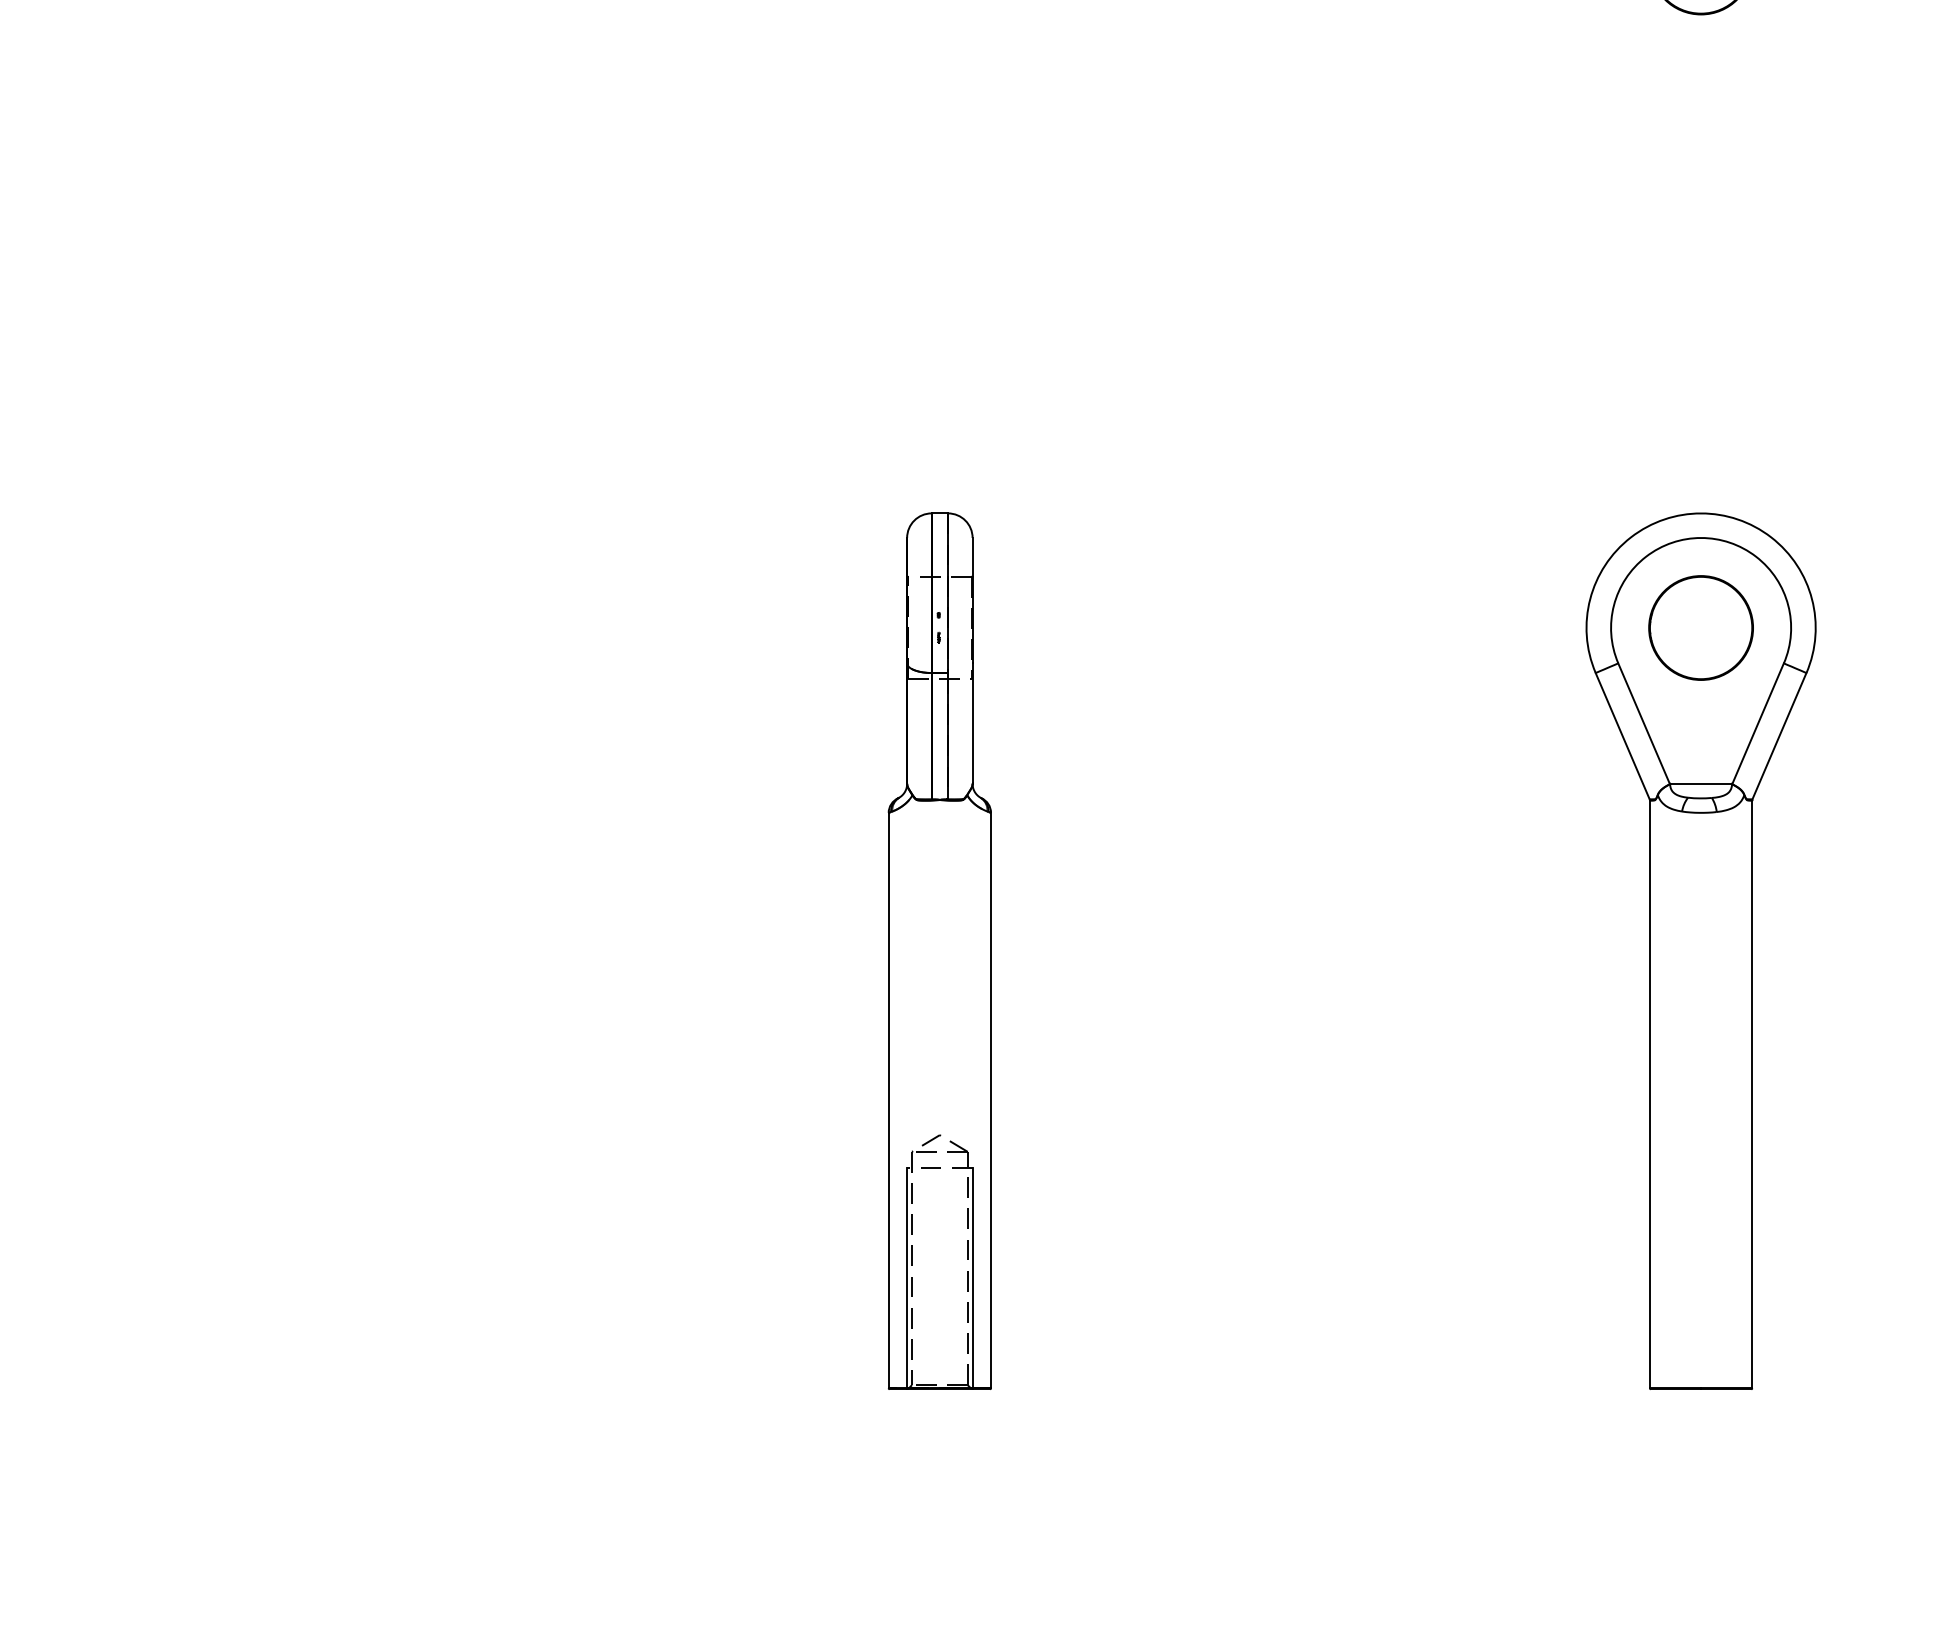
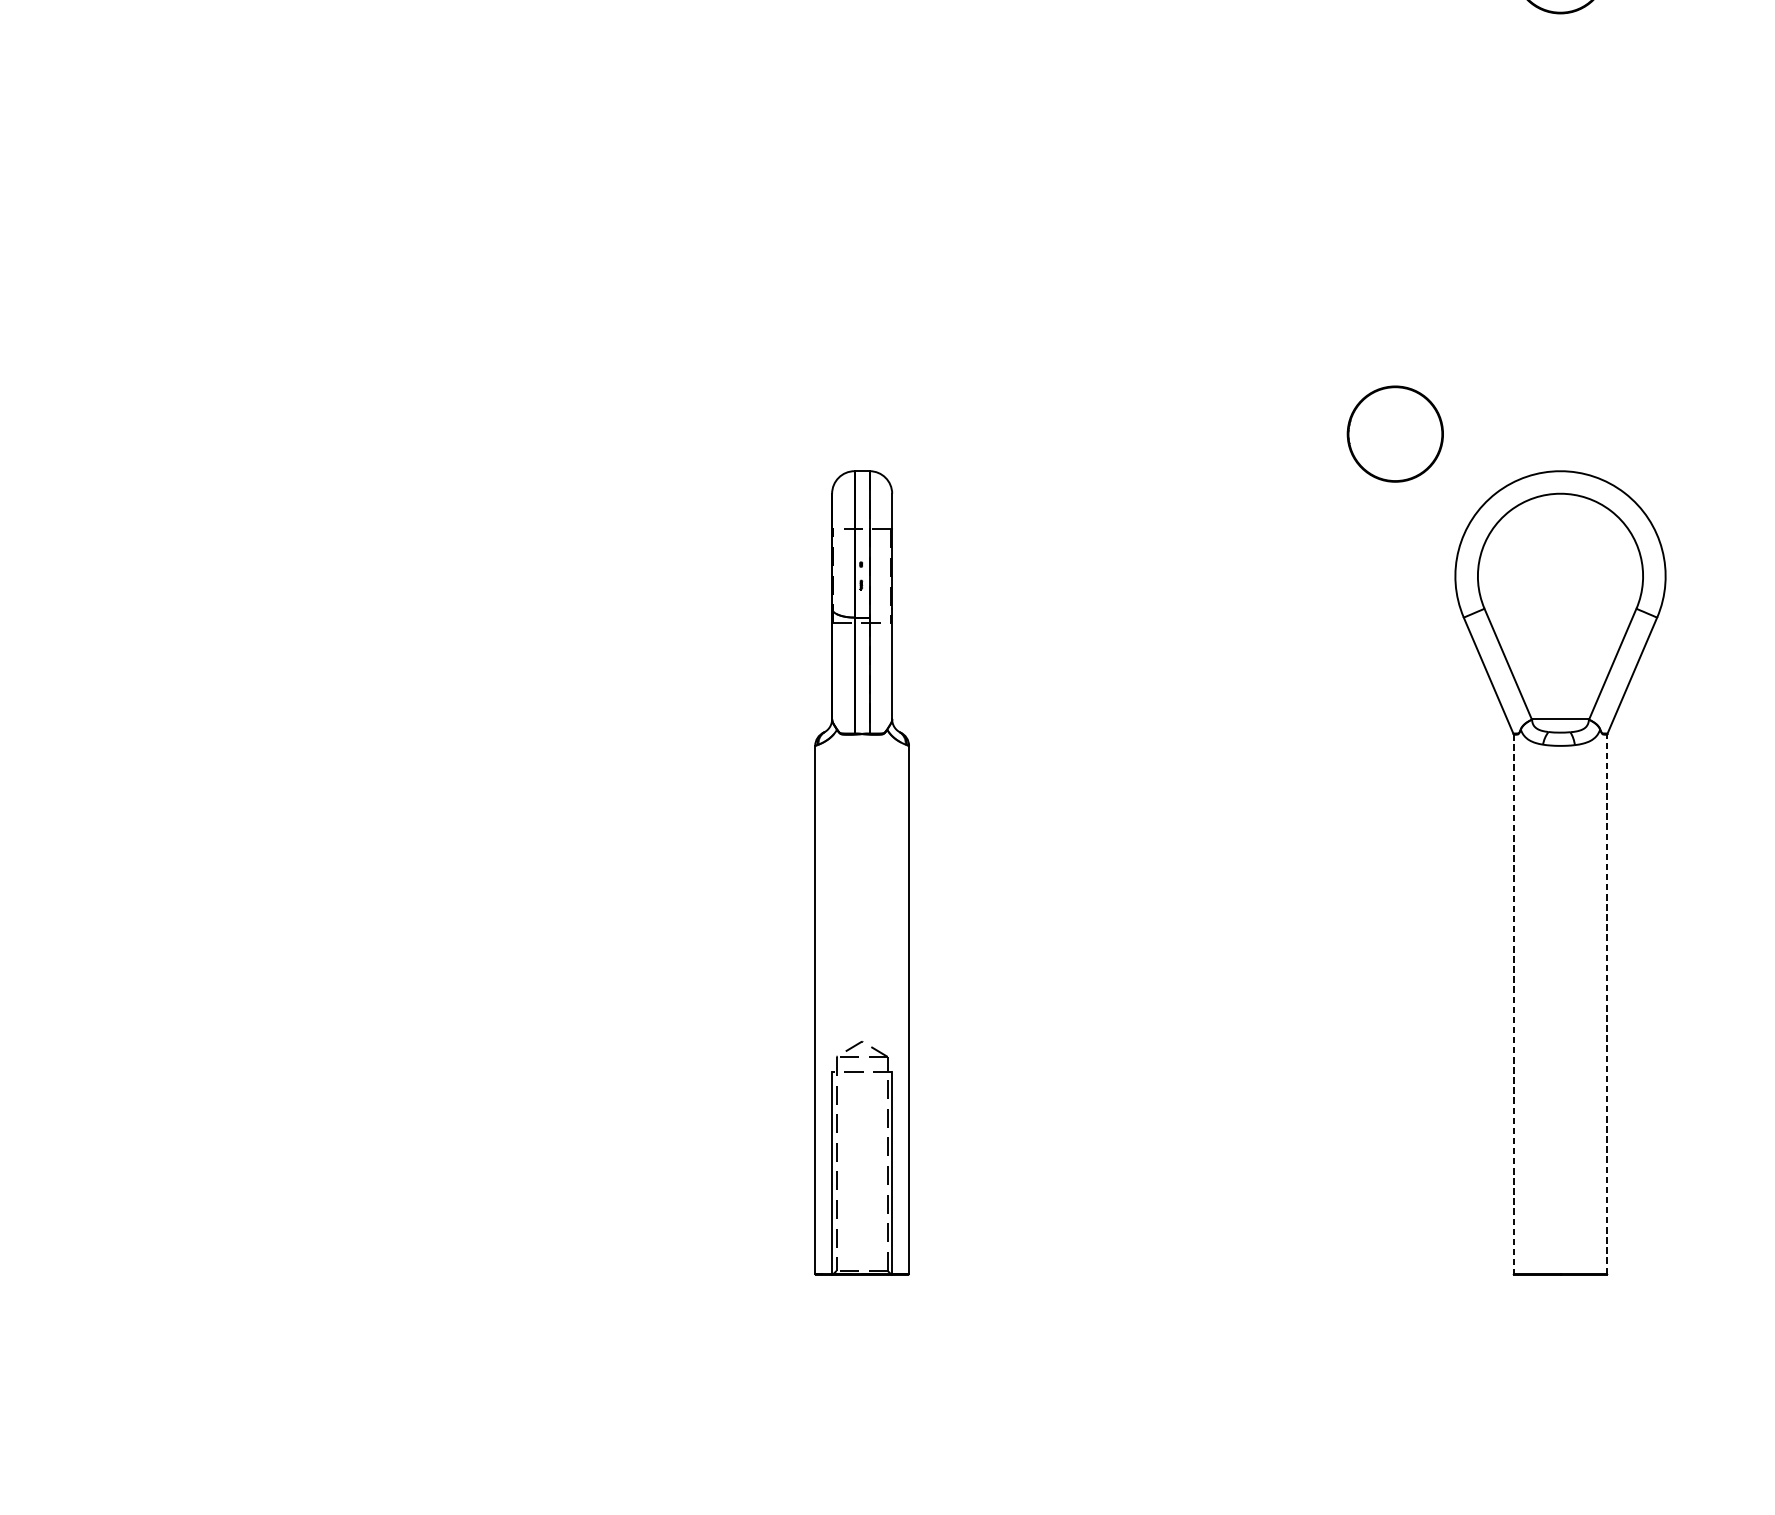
circle: (1700, 627) -> (1394, 433), moved
line: (1752, 1093) -> (1607, 1003), solid -> dashed
line: (1649, 1094) -> (1513, 1004), solid -> dashed

